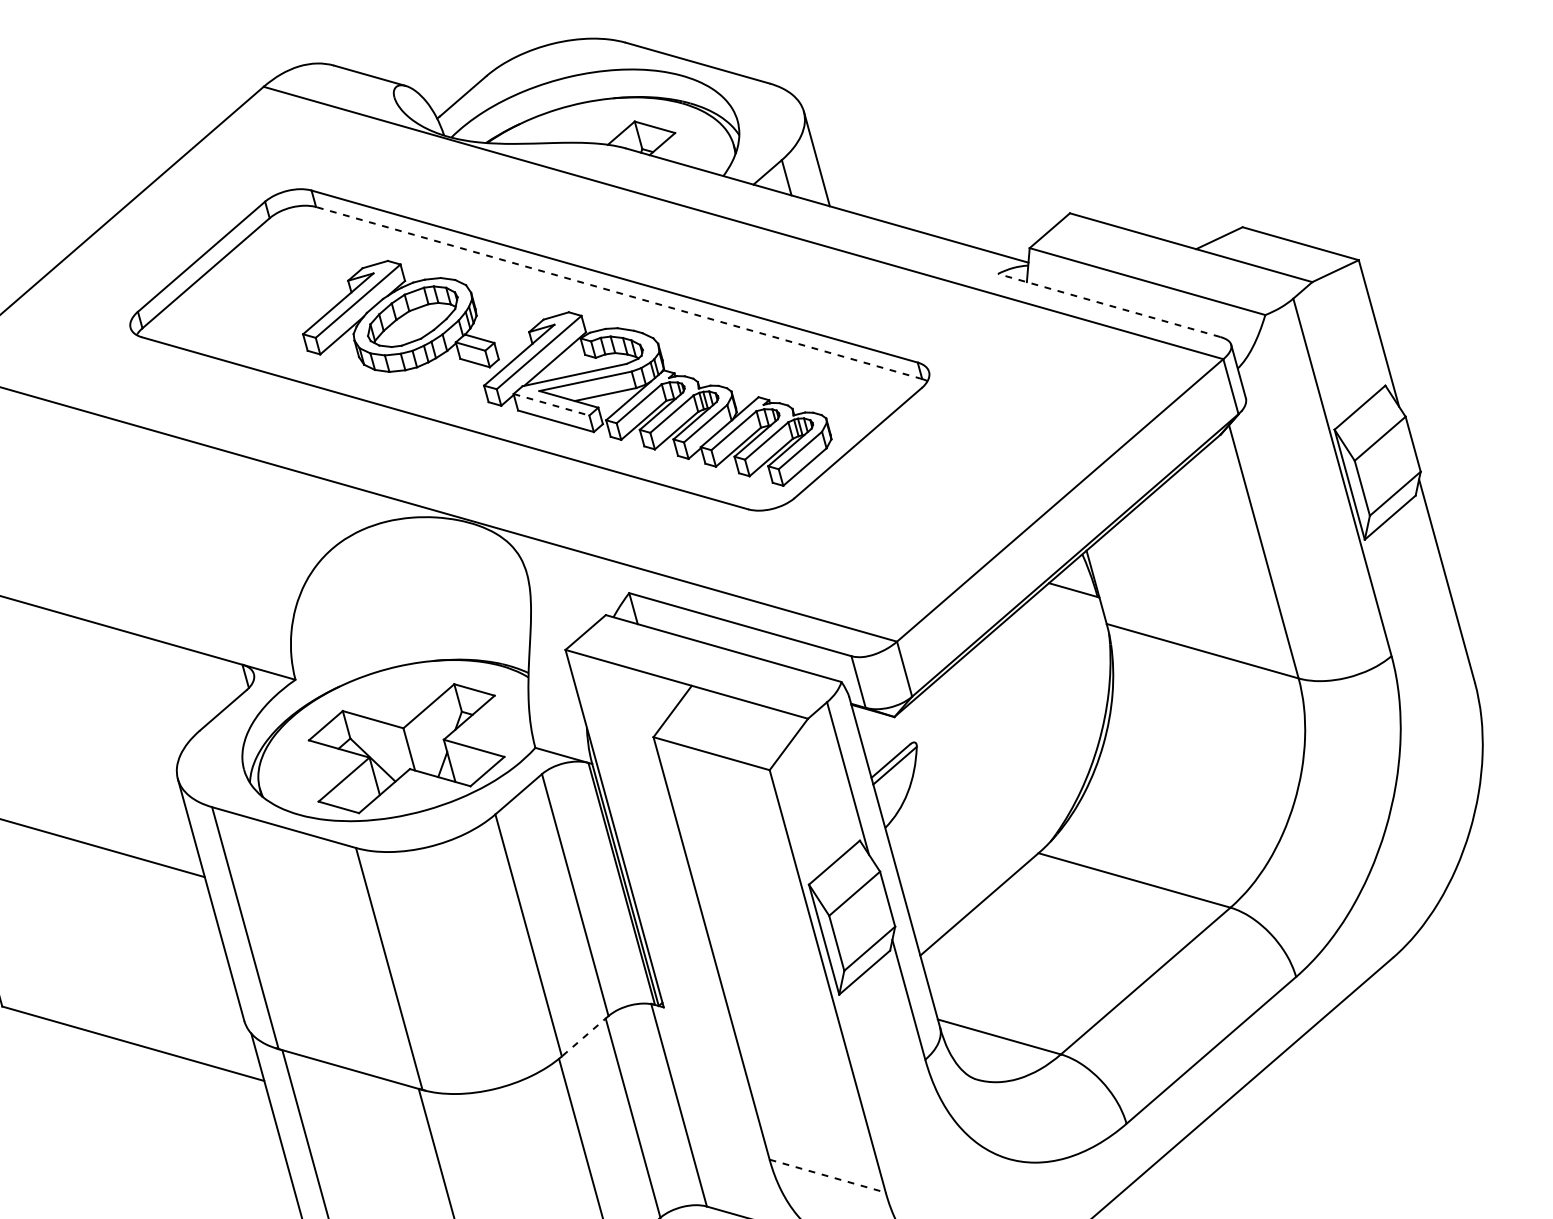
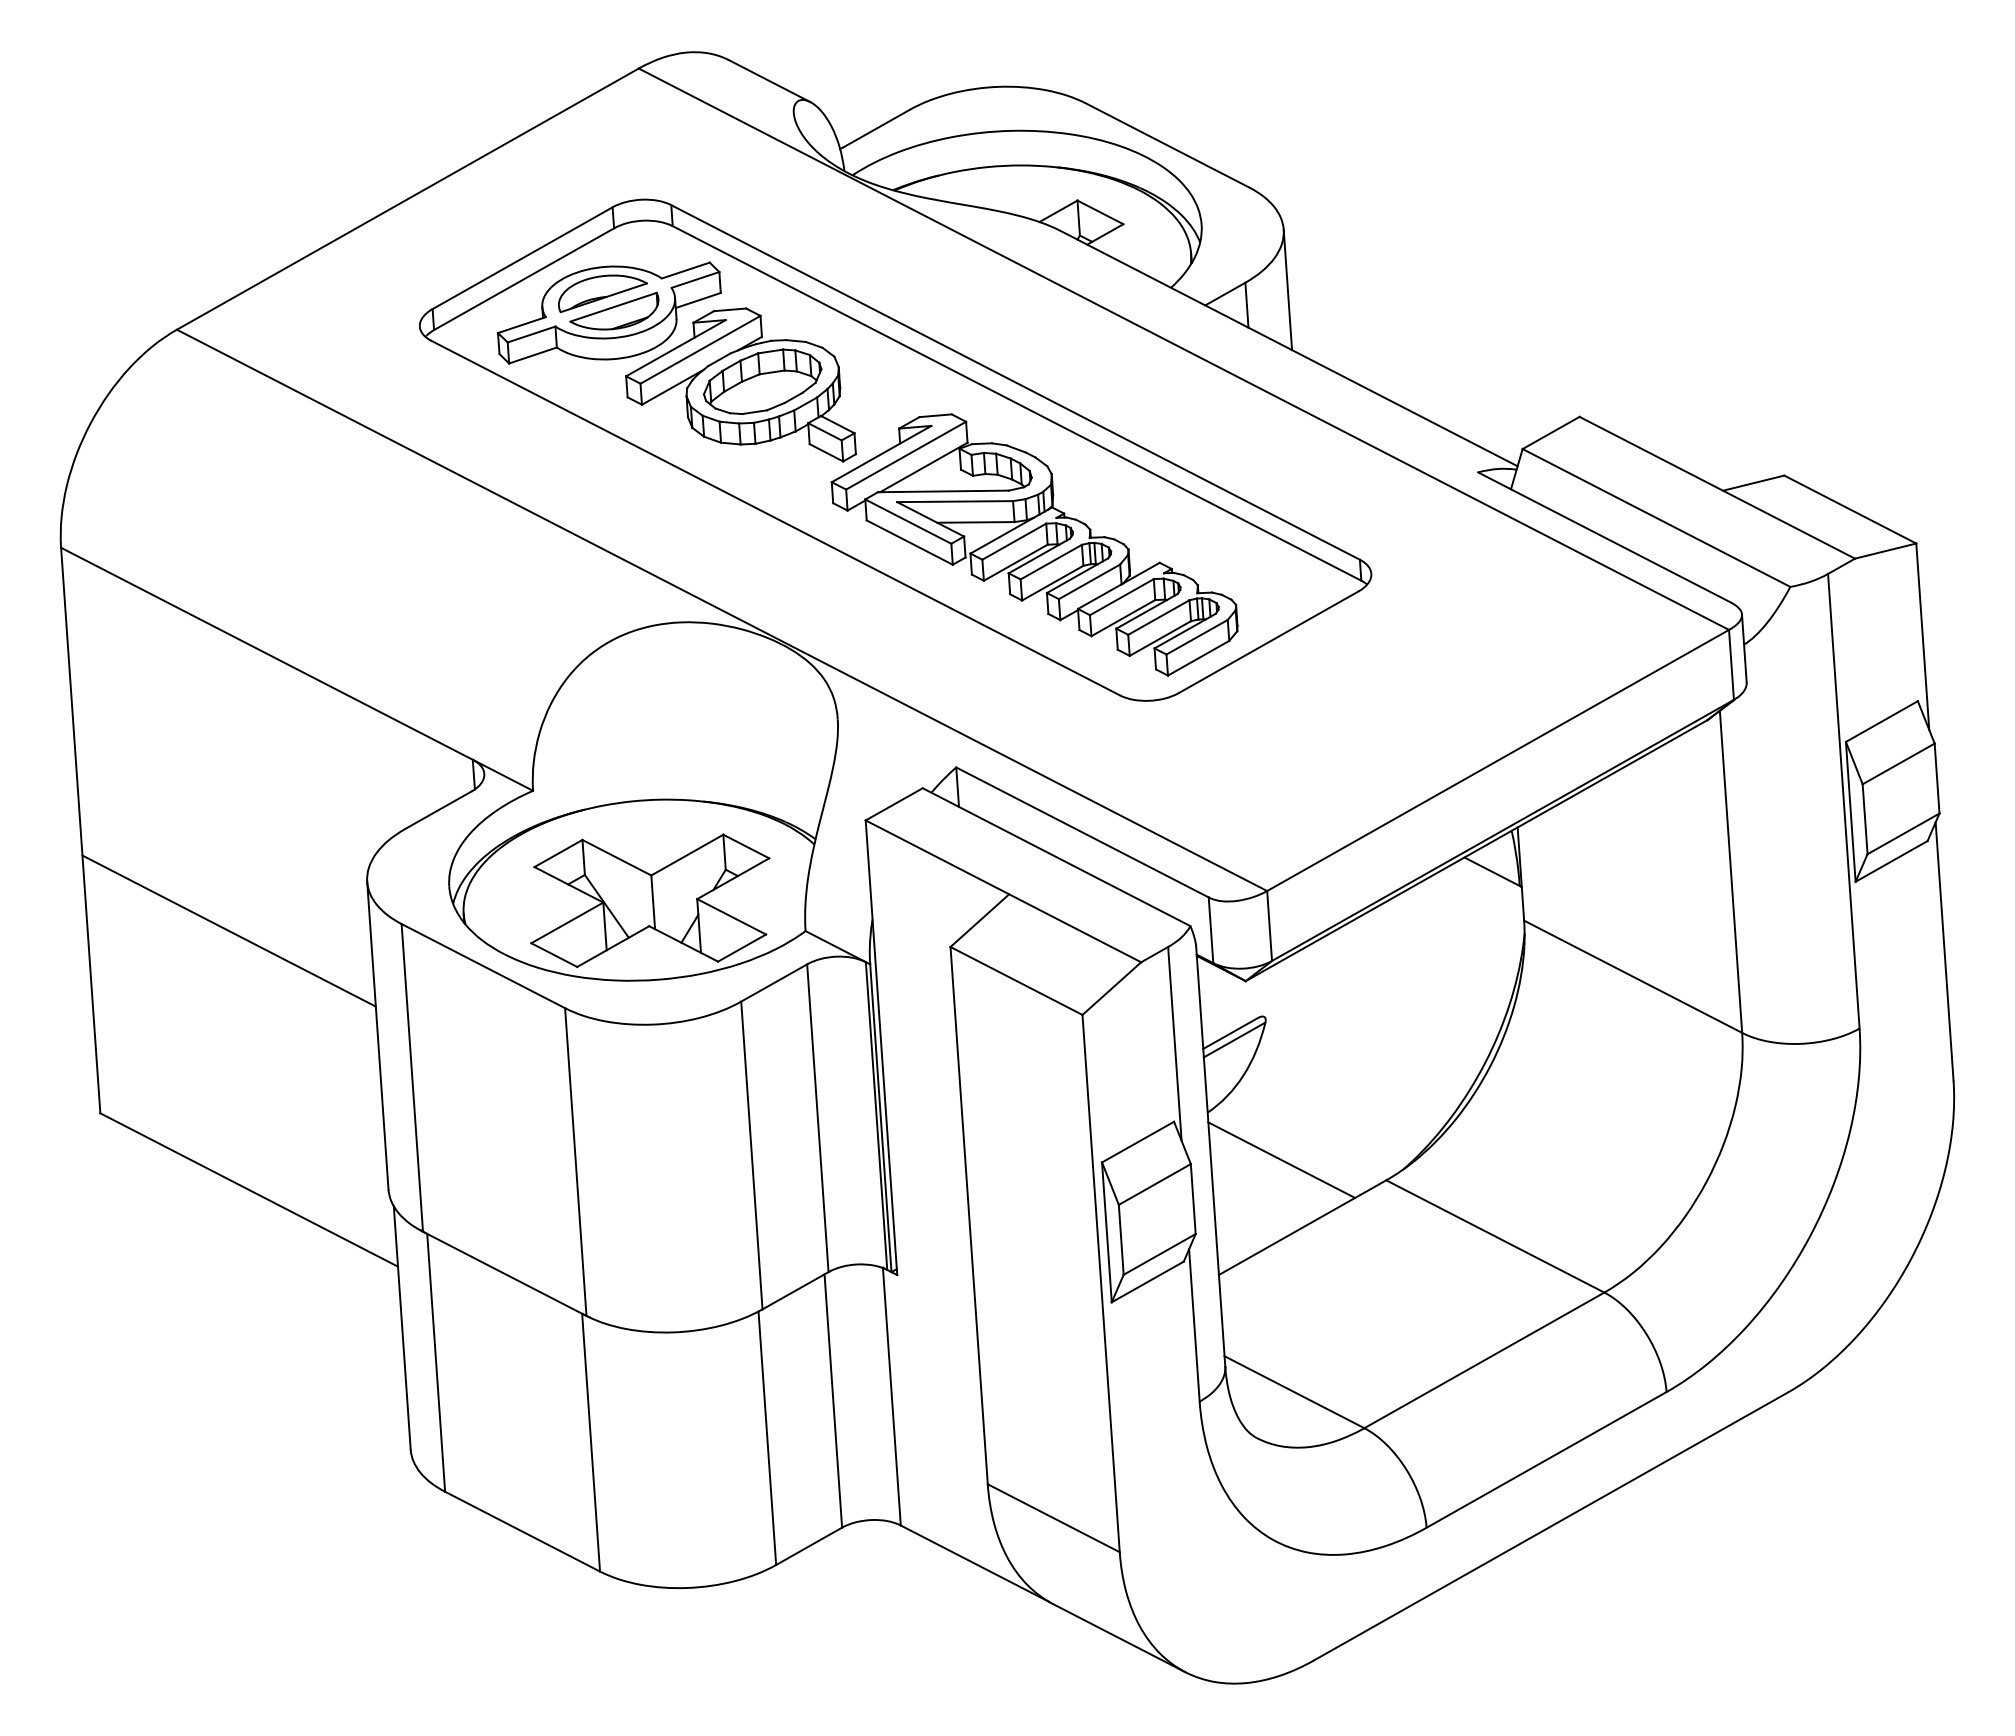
part: (279, 286) -> (609, 312), added
line: (618, 293) -> (1016, 403), dashed -> solid
line: (1108, 305) -> (1603, 537), dashed -> solid
line: (551, 404) -> (908, 521), dashed -> solid
line: (951, 853) -> (1281, 1159), added
line: (585, 1036) -> (795, 1290), dashed -> solid
line: (828, 1176) -> (1054, 1518), dashed -> solid

